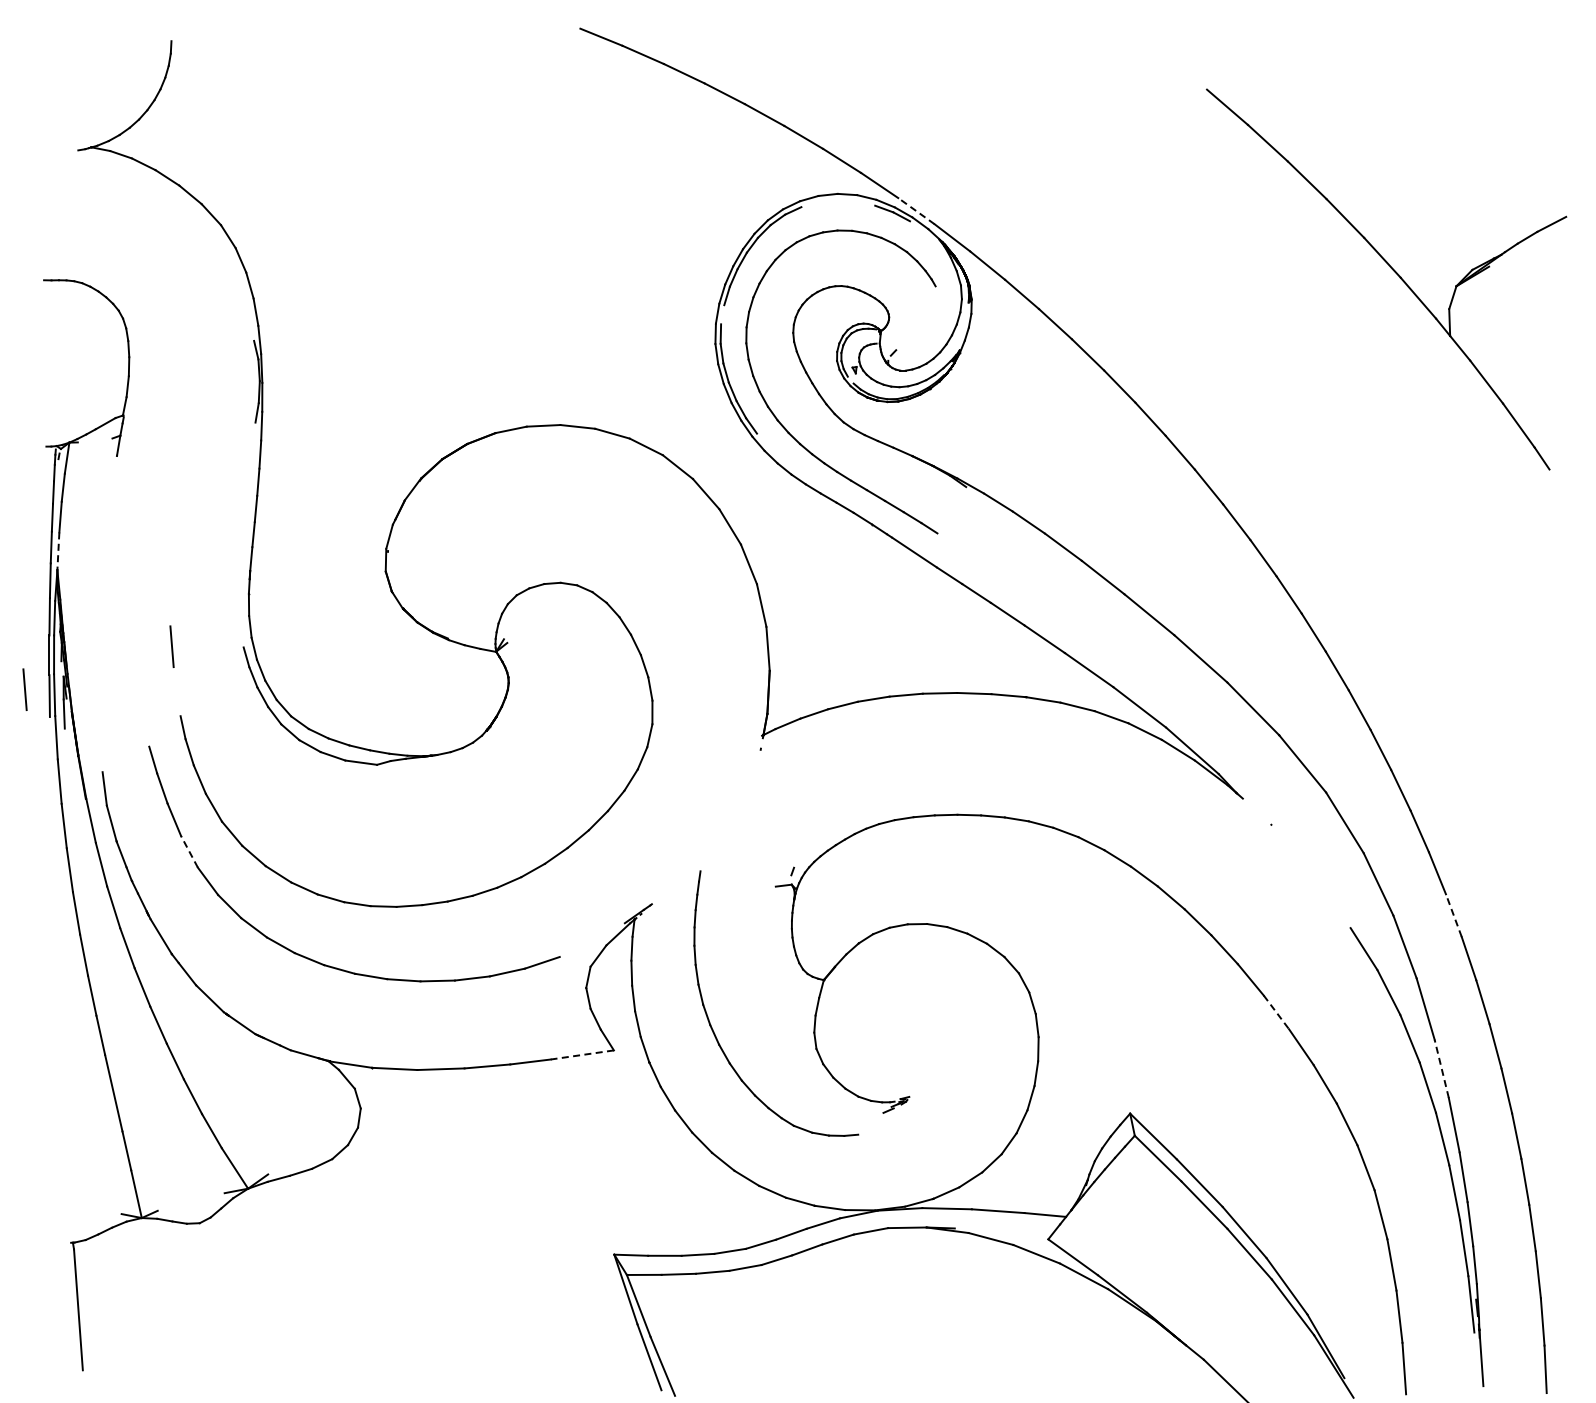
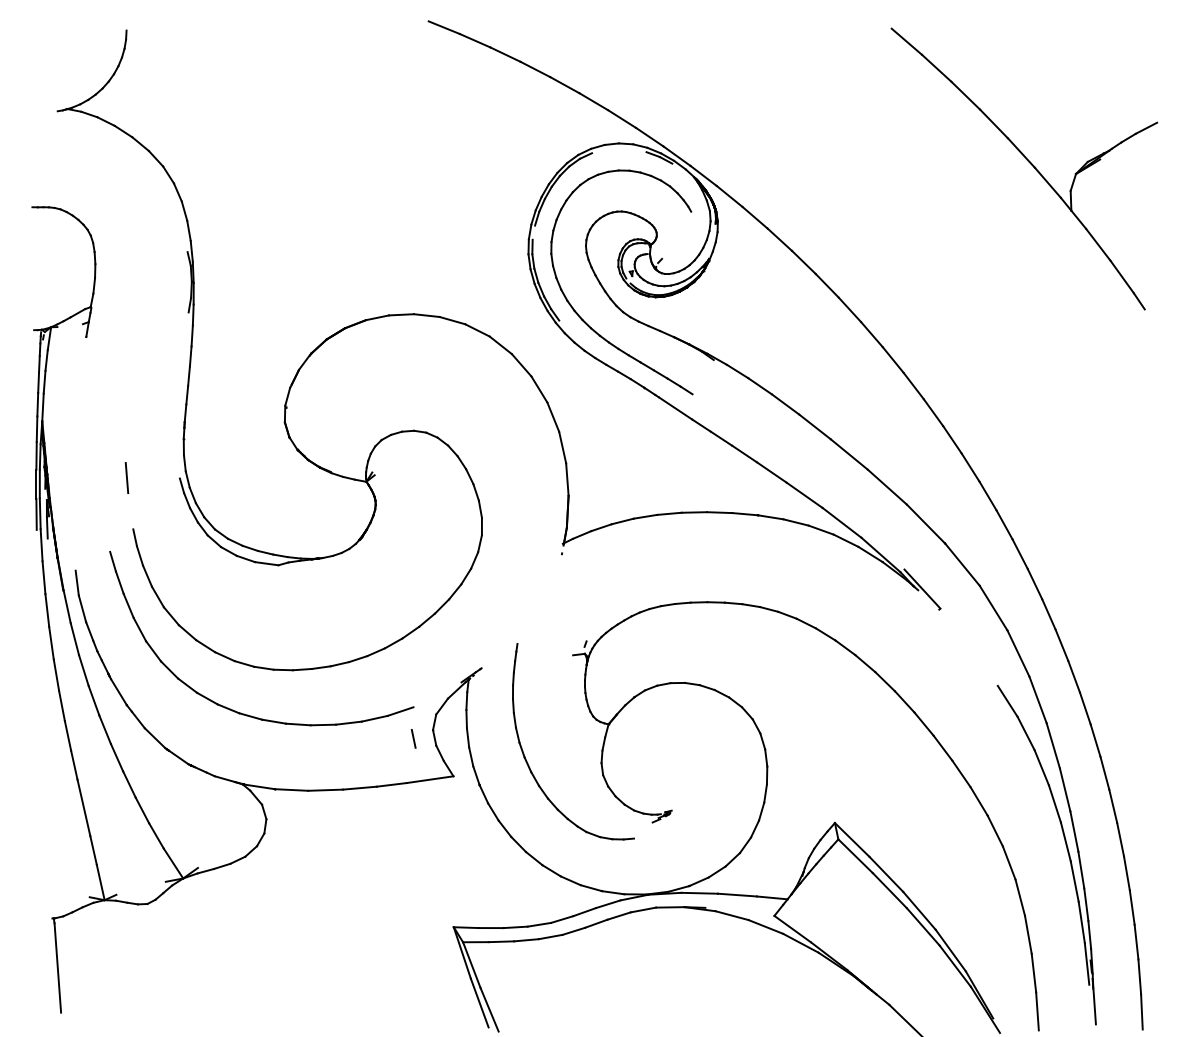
line: (916, 210) -> (677, 155), dashed -> solid
part: (1393, 271) -> (1029, 163), moved
line: (58, 551) -> (43, 407), dashed -> solid
line: (24, 689) -> (17, 509), removed
line: (1248, 796) -> (922, 588), added
line: (189, 851) -> (139, 629), dashed -> solid
line: (1453, 915) -> (1073, 676), dashed -> solid
line: (559, 999) -> (413, 738), added
line: (1276, 1012) -> (943, 748), dashed -> solid
line: (582, 1054) -> (430, 779), dashed -> solid
line: (1441, 1068) -> (1064, 789), dashed -> solid

